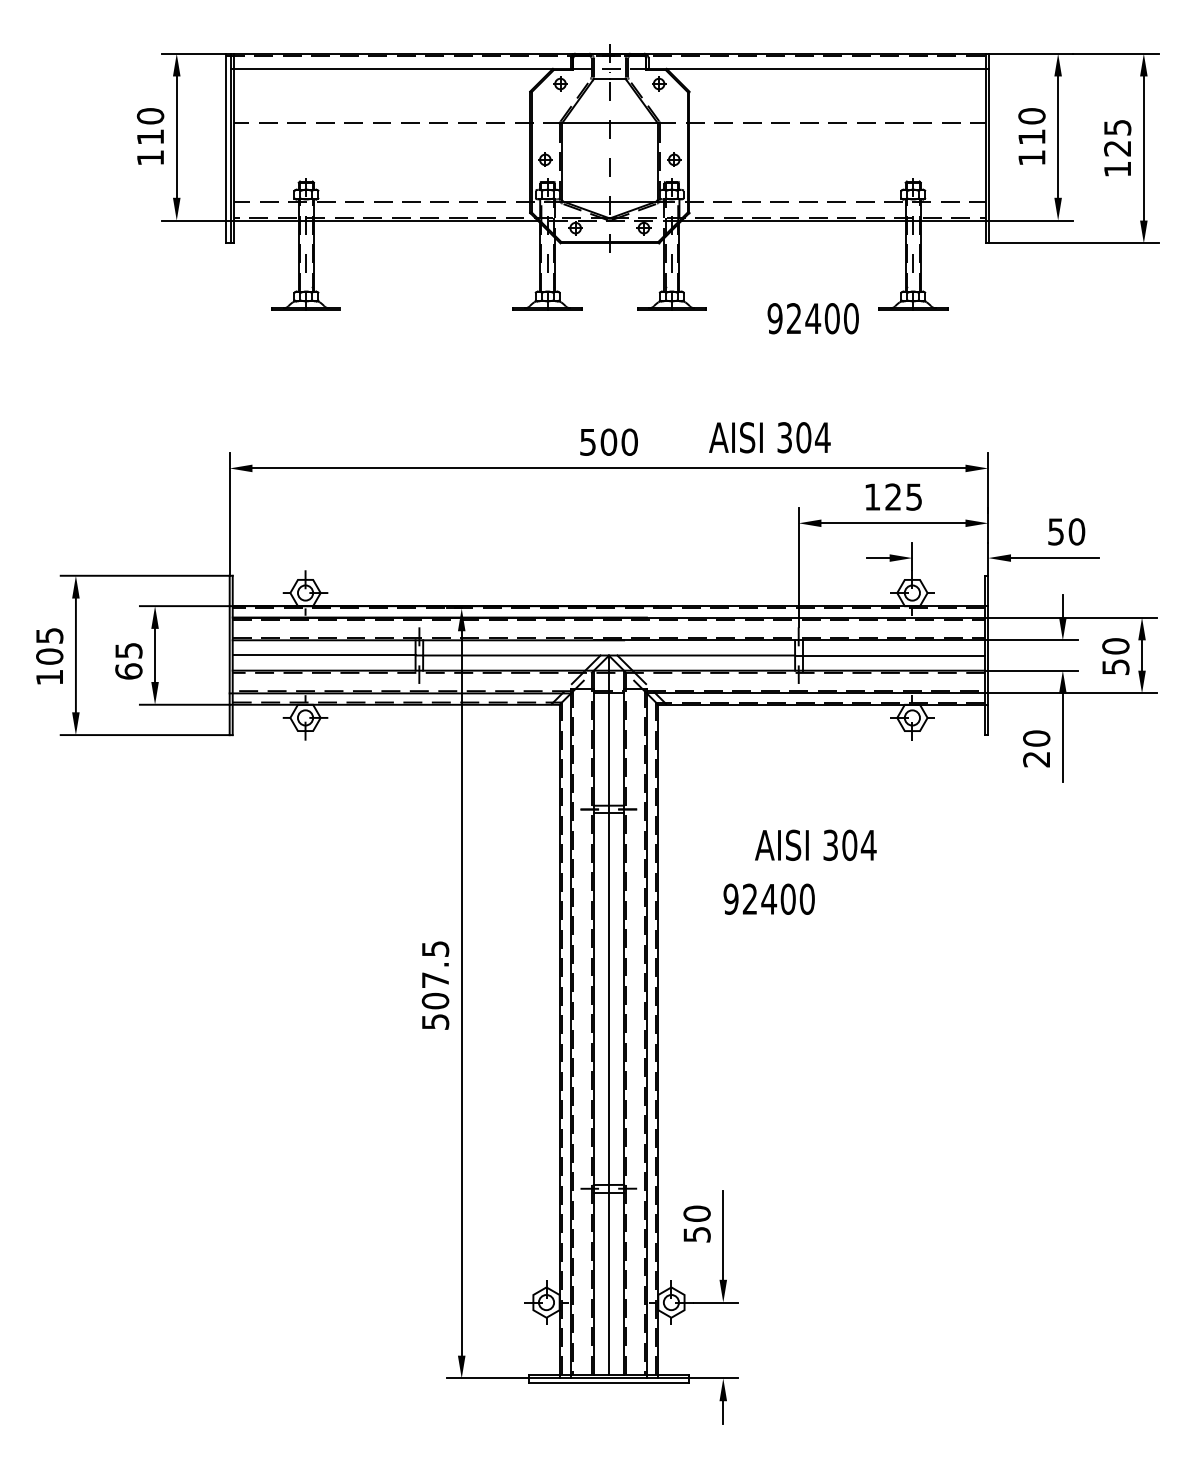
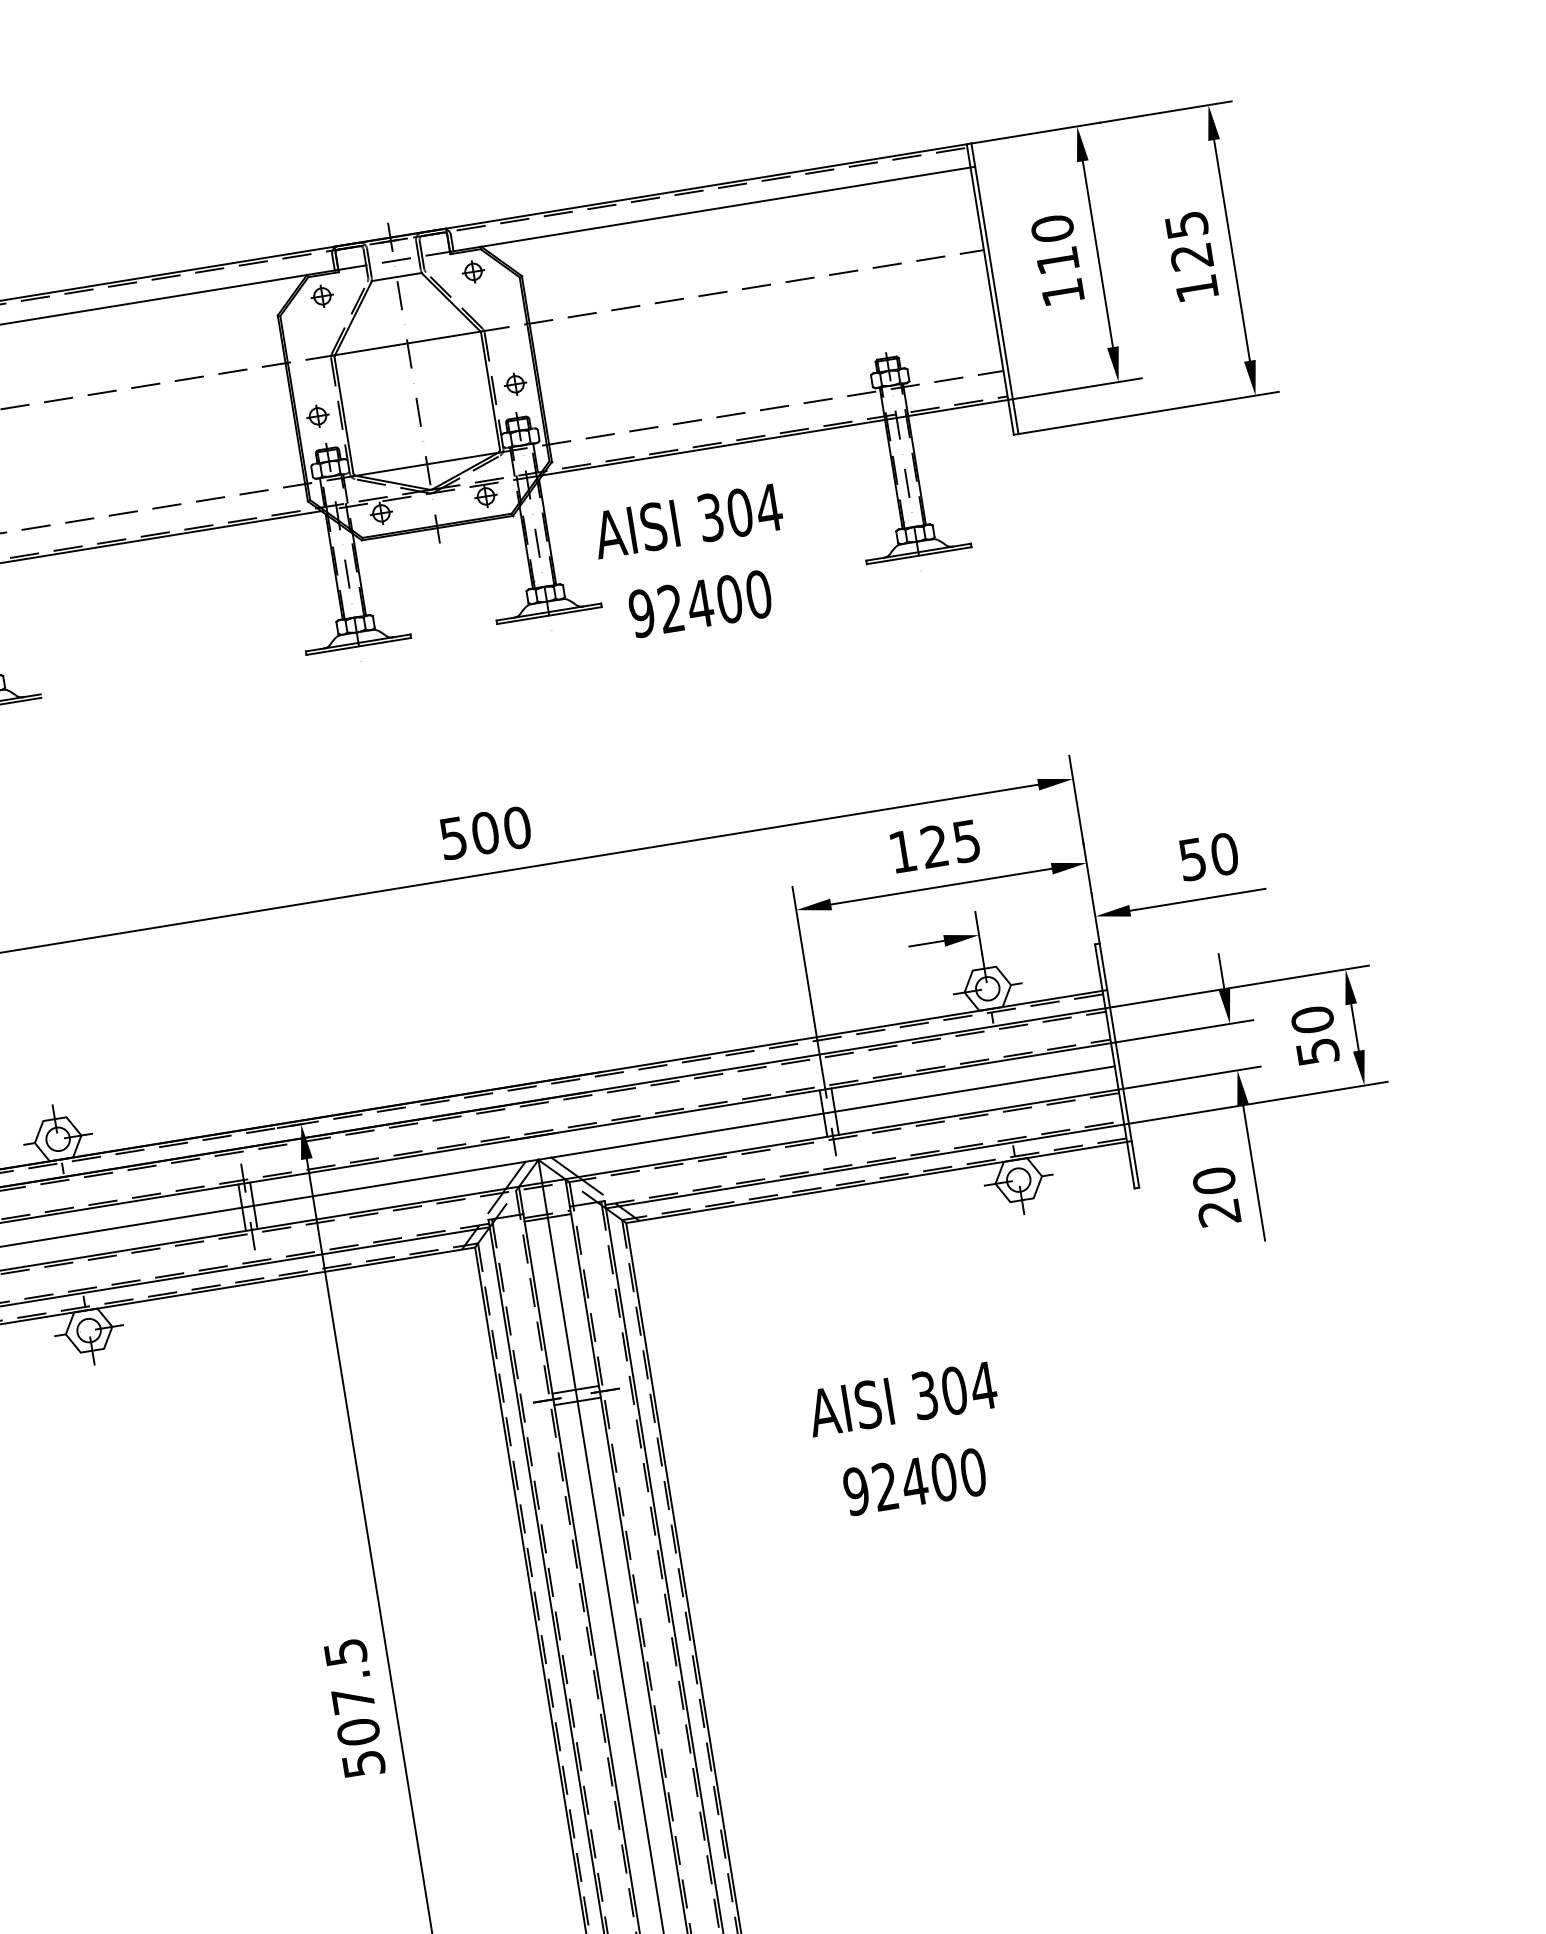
text: (812, 318) -> (699, 603), moved
text: (769, 437) -> (687, 520), moved
text: (768, 898) -> (913, 1480), moved

